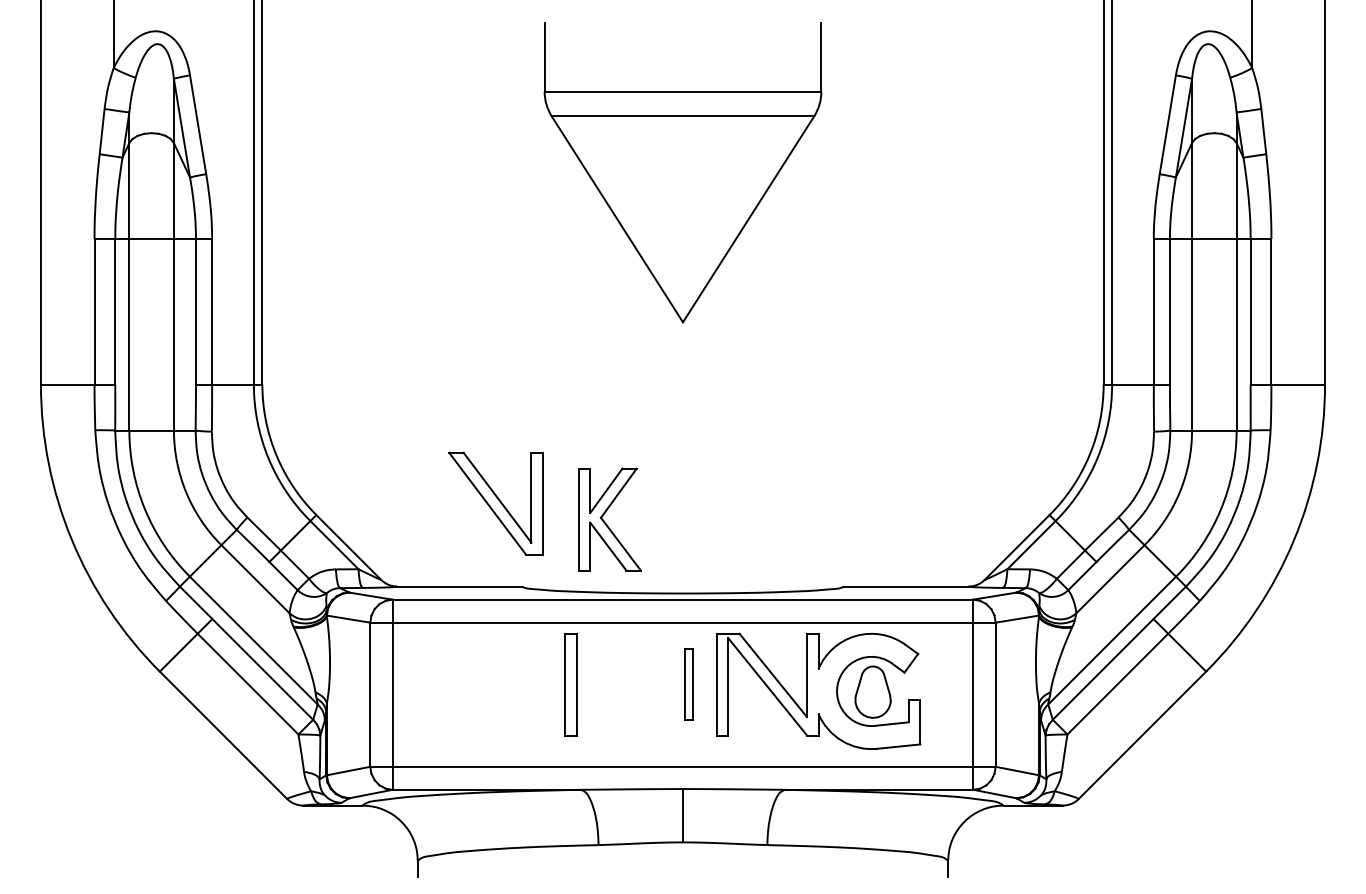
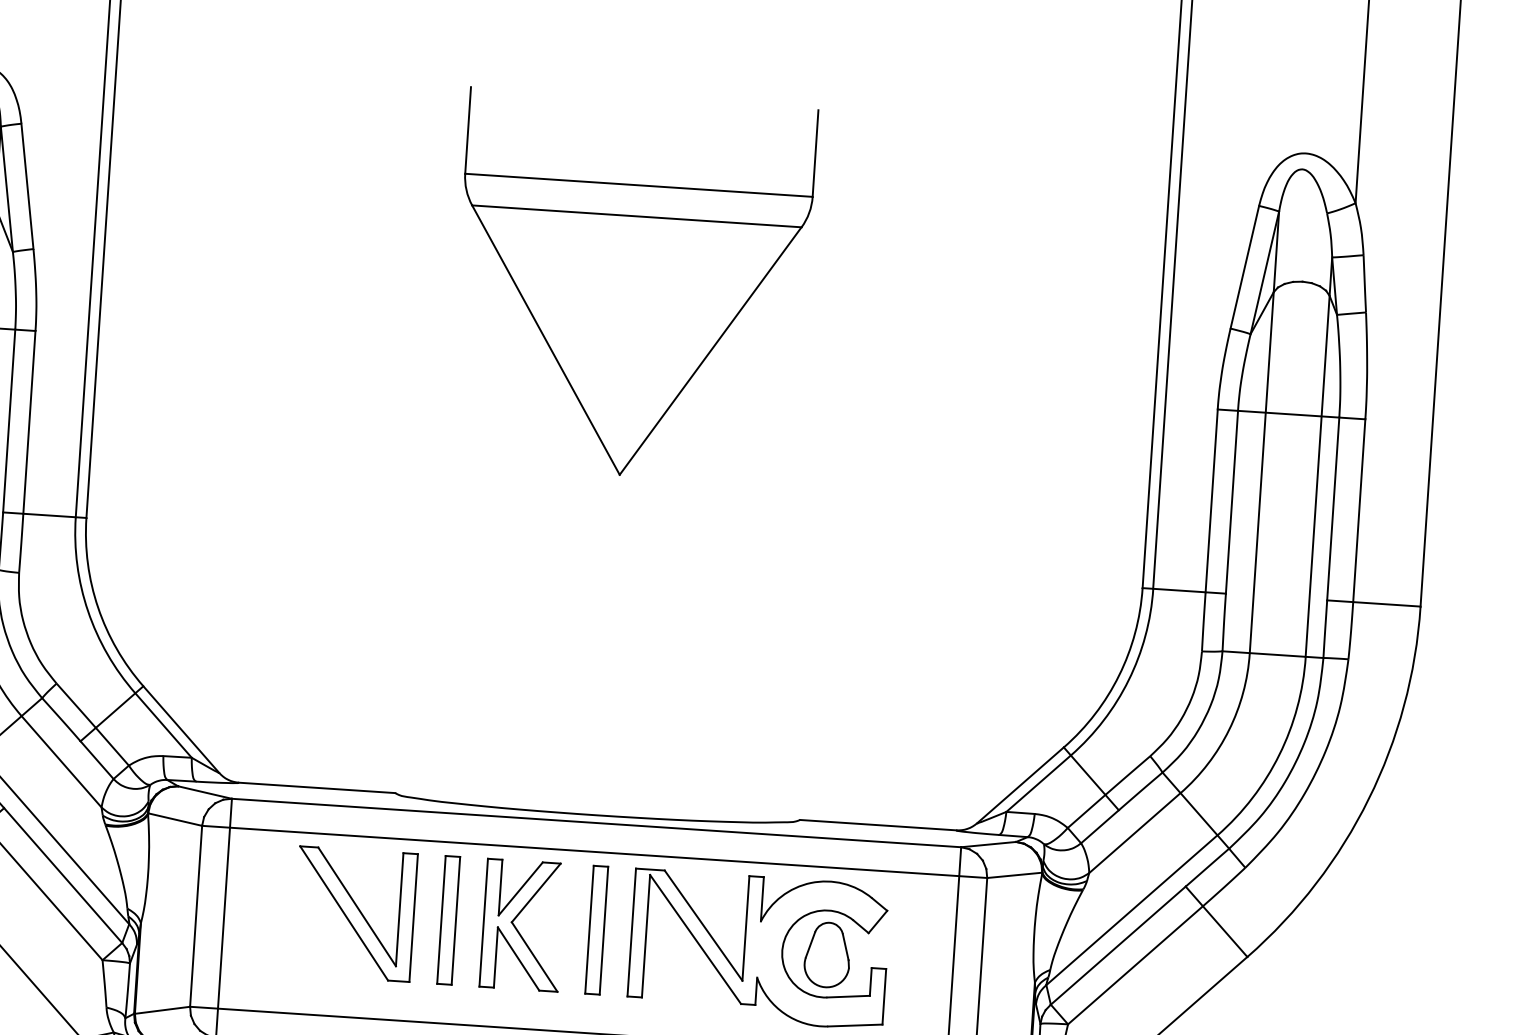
part: (495, 503) -> (354, 913), moved
part: (609, 519) -> (522, 925), moved
part: (688, 684) -> (596, 929), size x1.43

